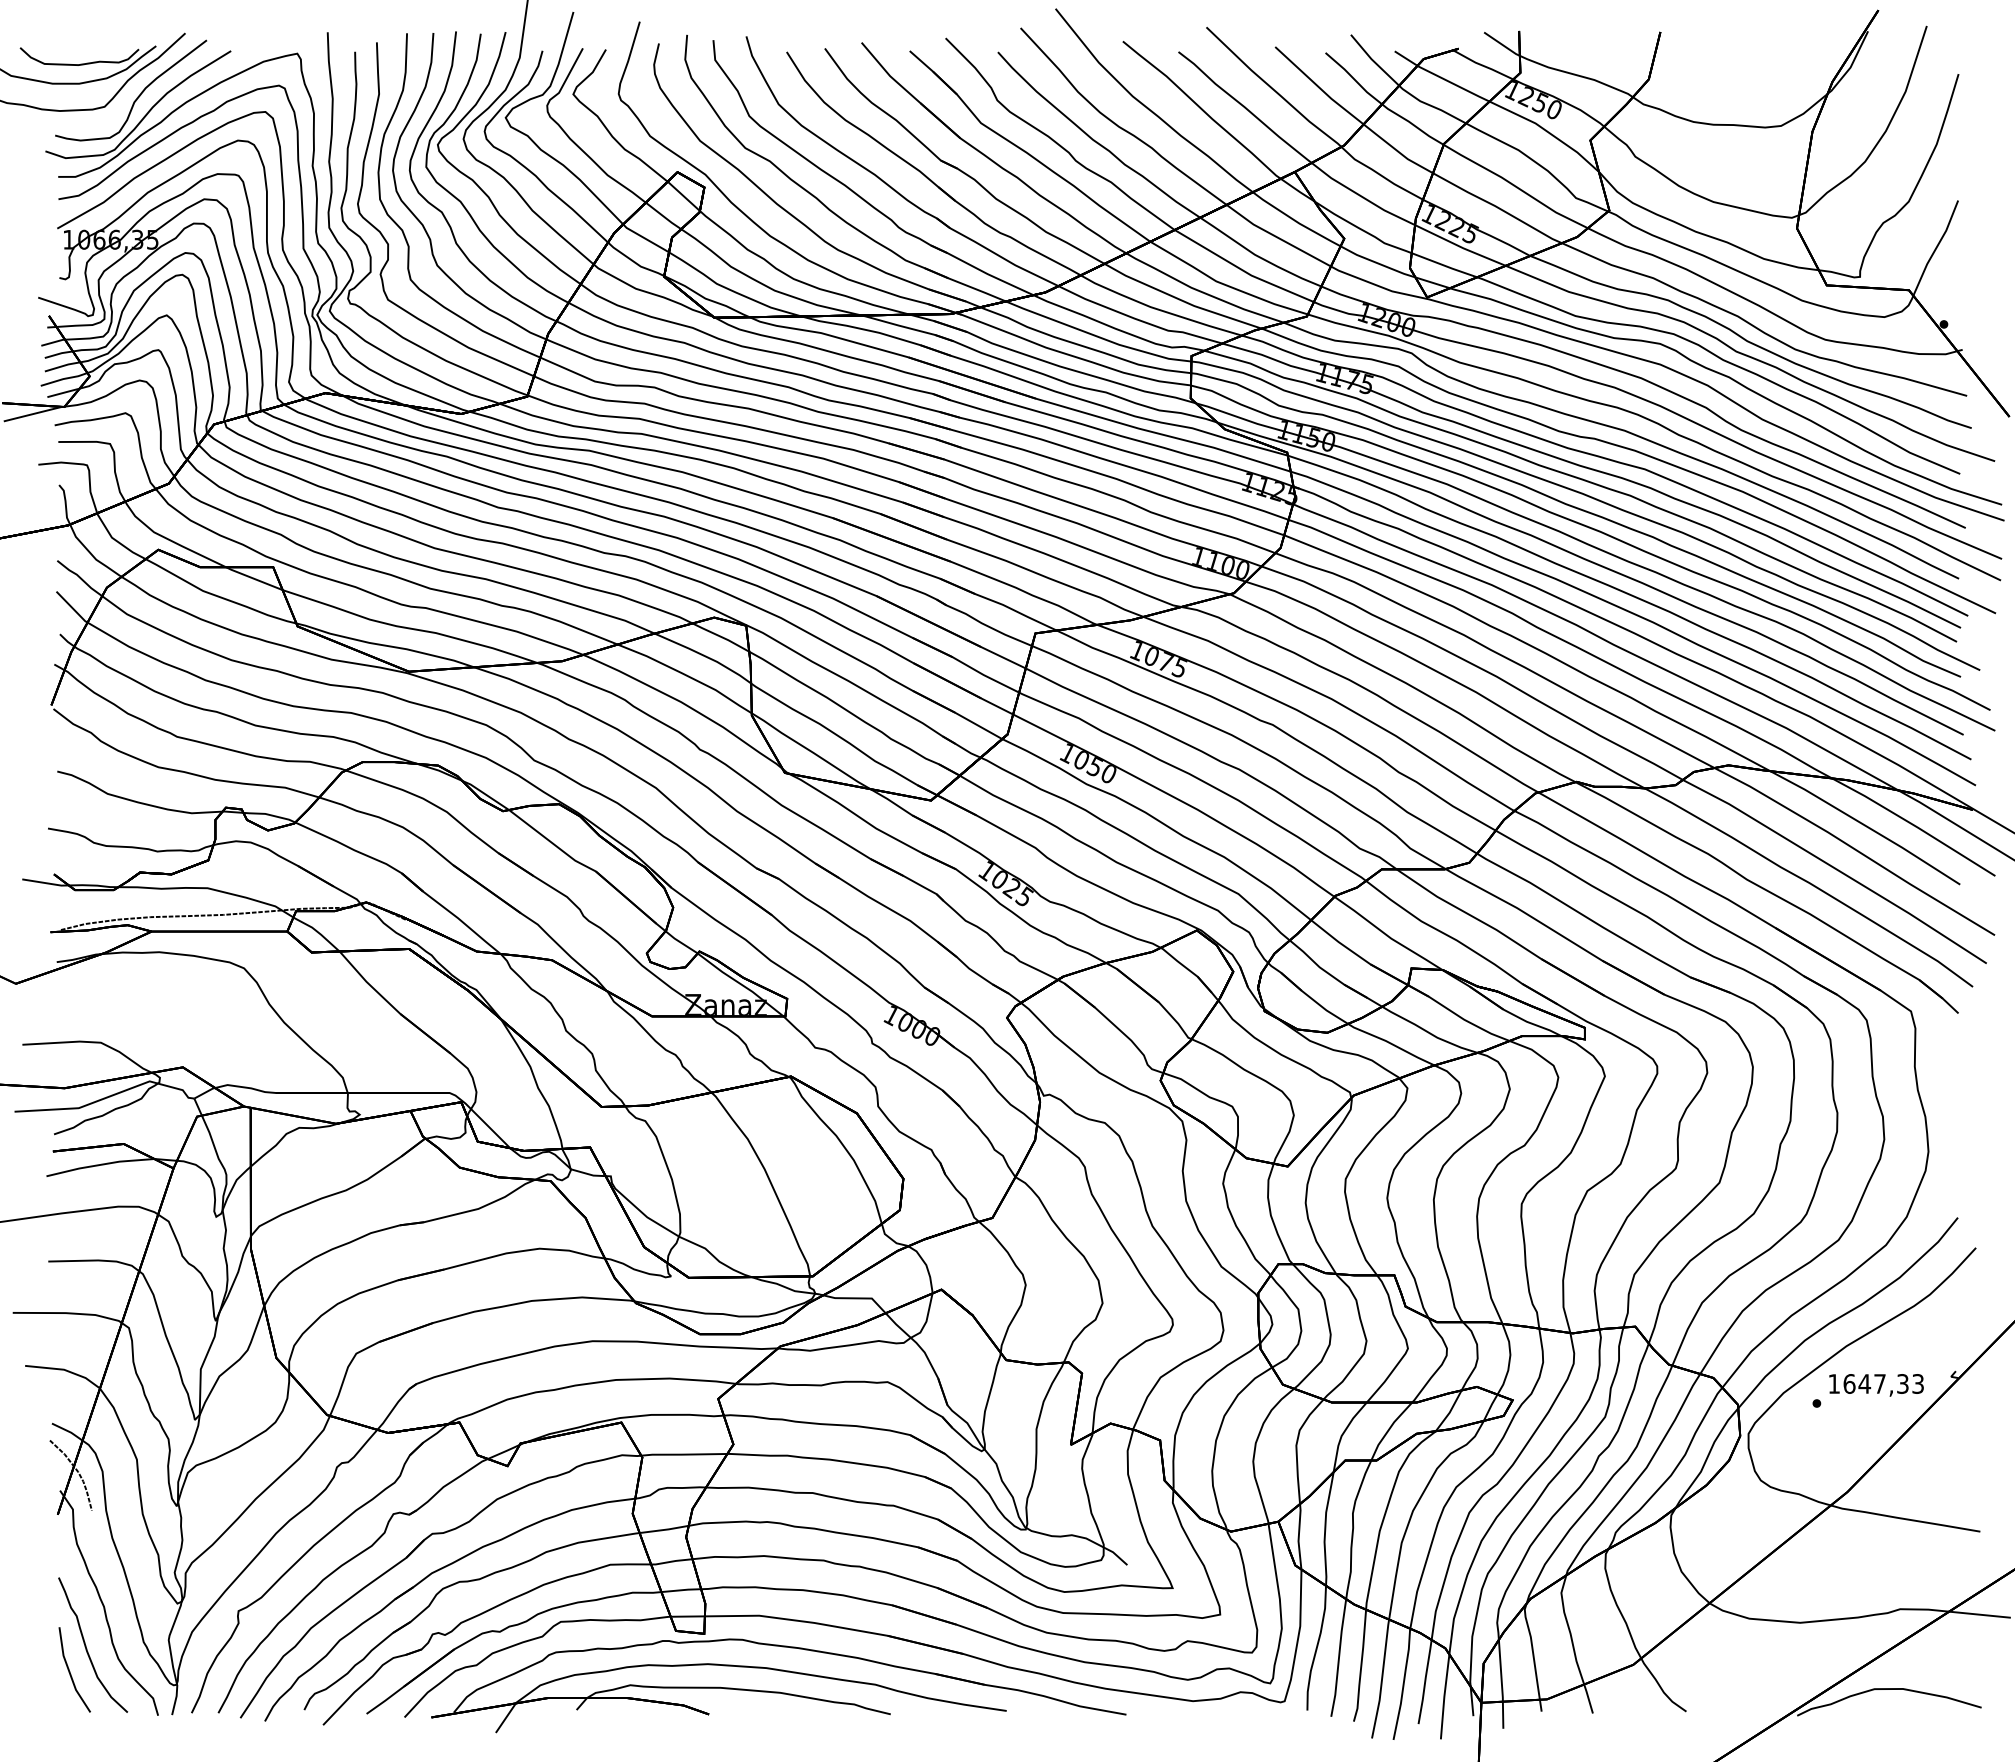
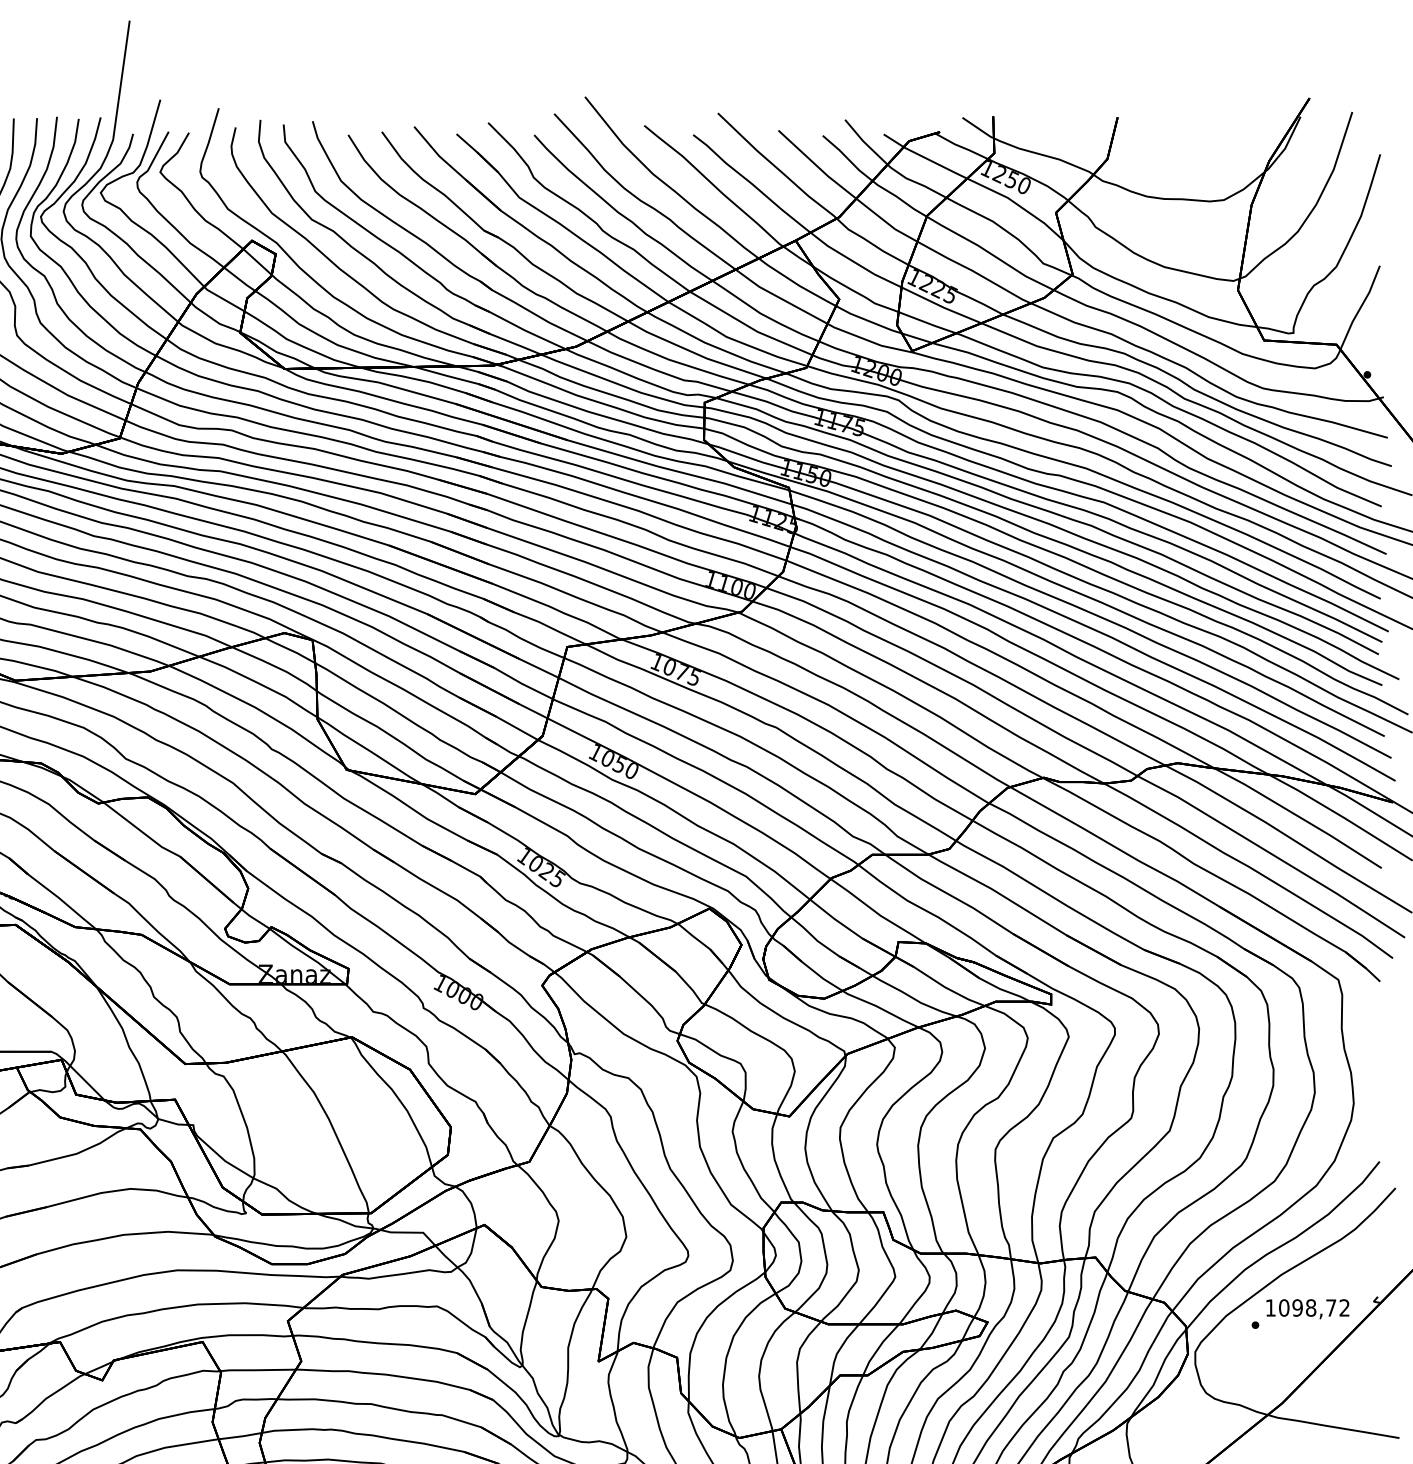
text: (1883, 1383) -> (1314, 1307), 1647,33 -> 1098,72

